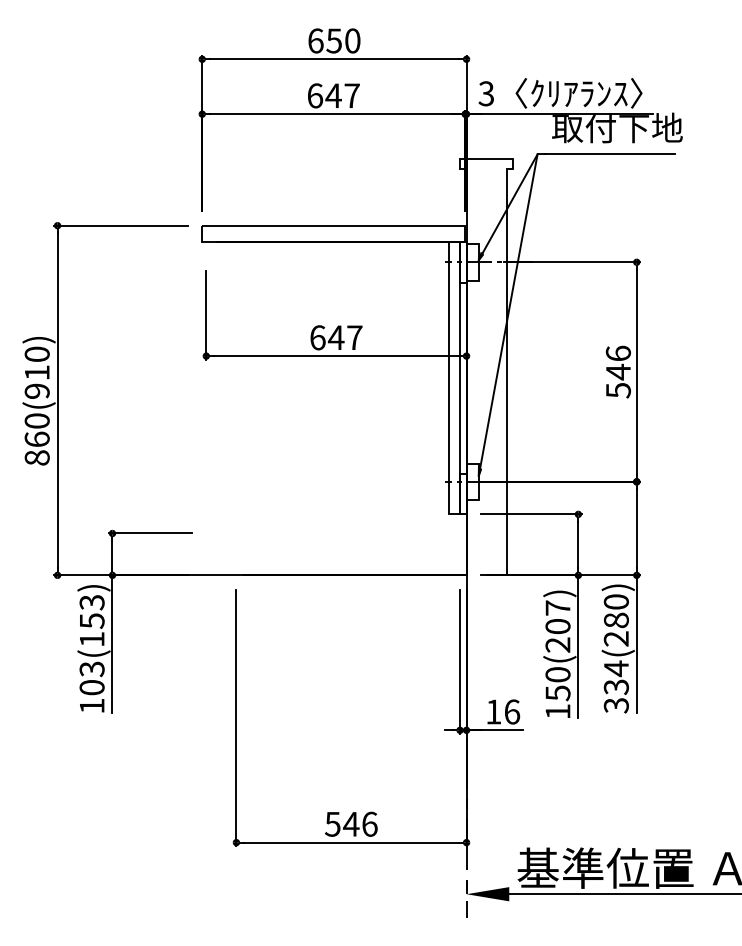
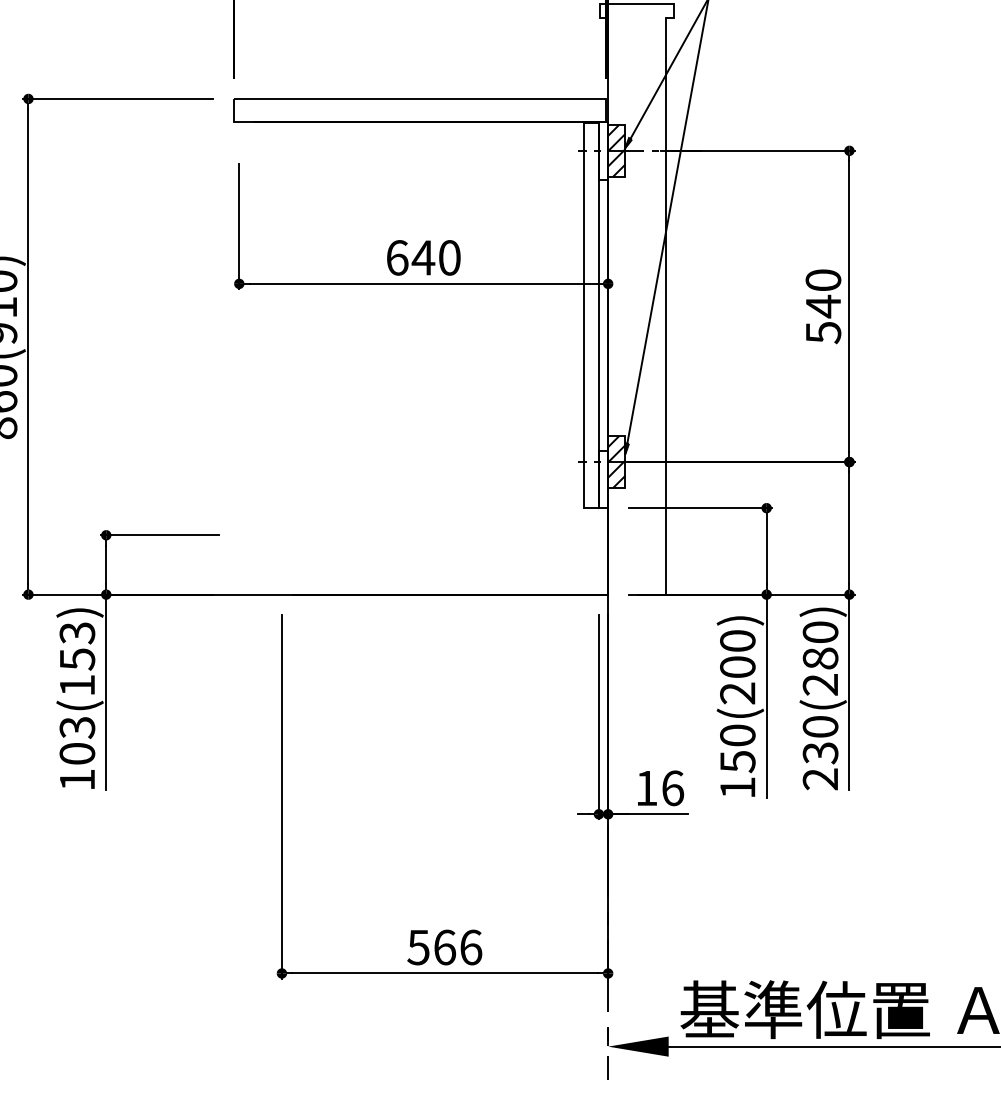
hatch: (472, 261) -> (616, 149), added
text: (354, 337) -> (449, 257), 647 -> 640
text: (617, 353) -> (822, 280), 546 -> 540
hatch: (472, 481) -> (616, 461), added
text: (557, 607) -> (737, 640), 150(207) -> 150(200)
text: (615, 686) -> (819, 752), 334(280) -> 230(280)
text: (351, 823) -> (445, 946), 546 -> 566

